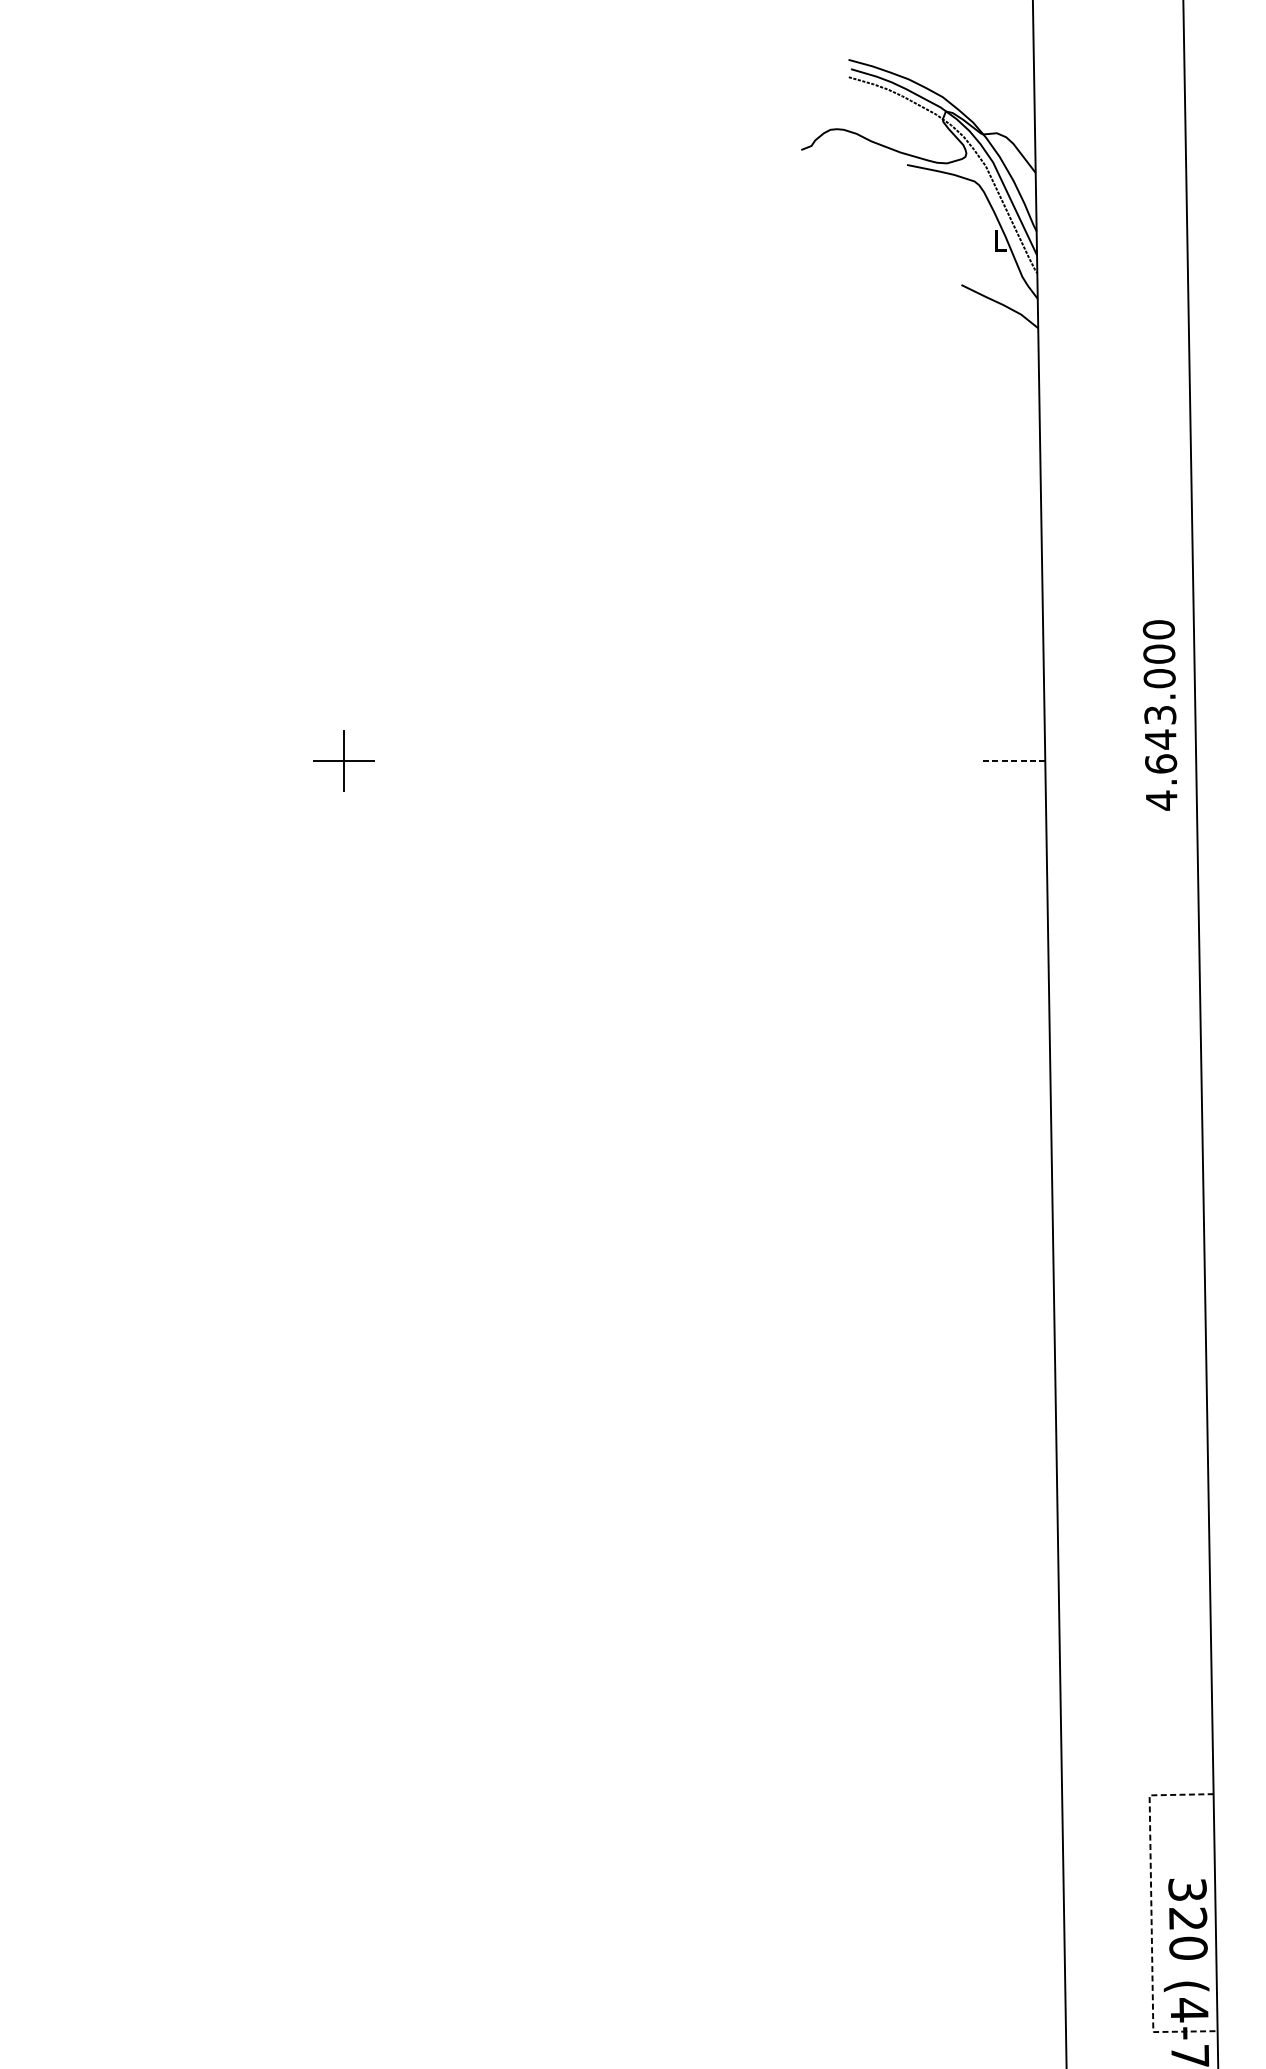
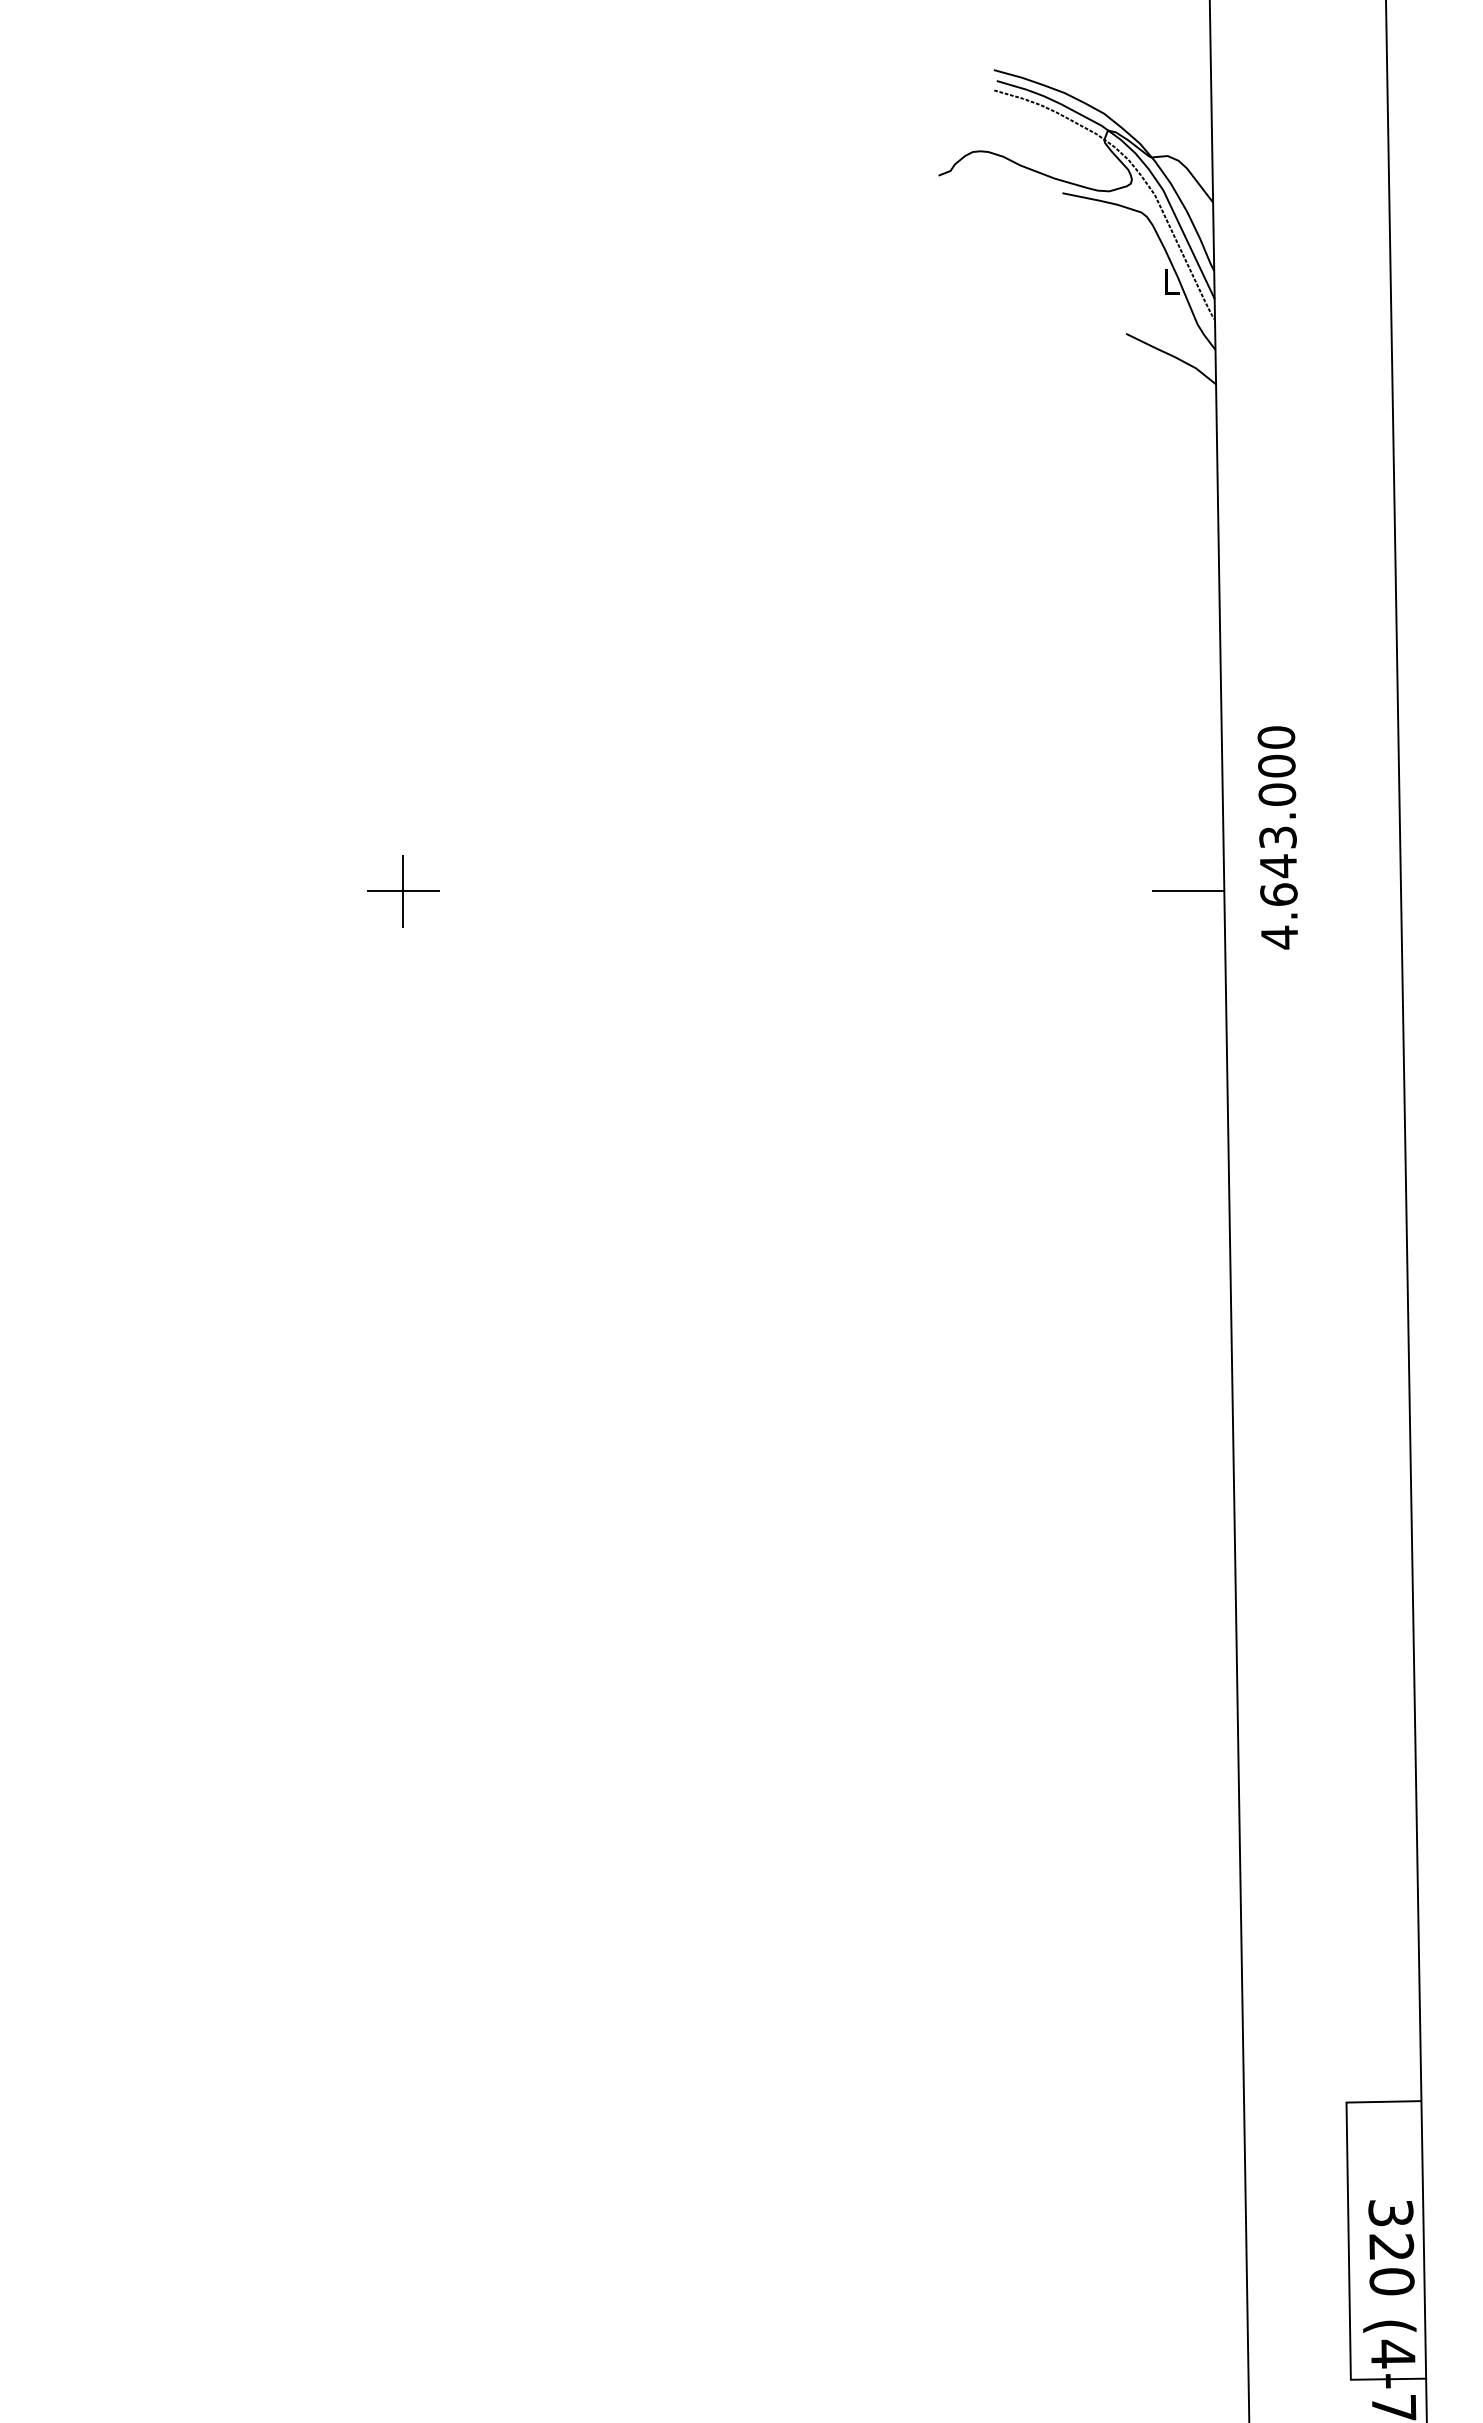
text: (1159, 715) -> (1277, 837), moved
line: (1013, 761) -> (1187, 891), dashed -> solid
line: (1151, 1914) -> (1348, 2241), dashed -> solid

